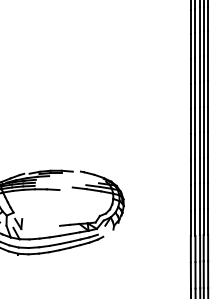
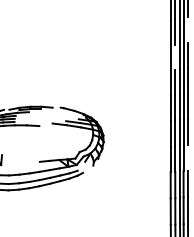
line: (208, 93) -> (188, 29), removed
line: (195, 120) -> (175, 56), removed
line: (208, 221) -> (188, 157), removed

